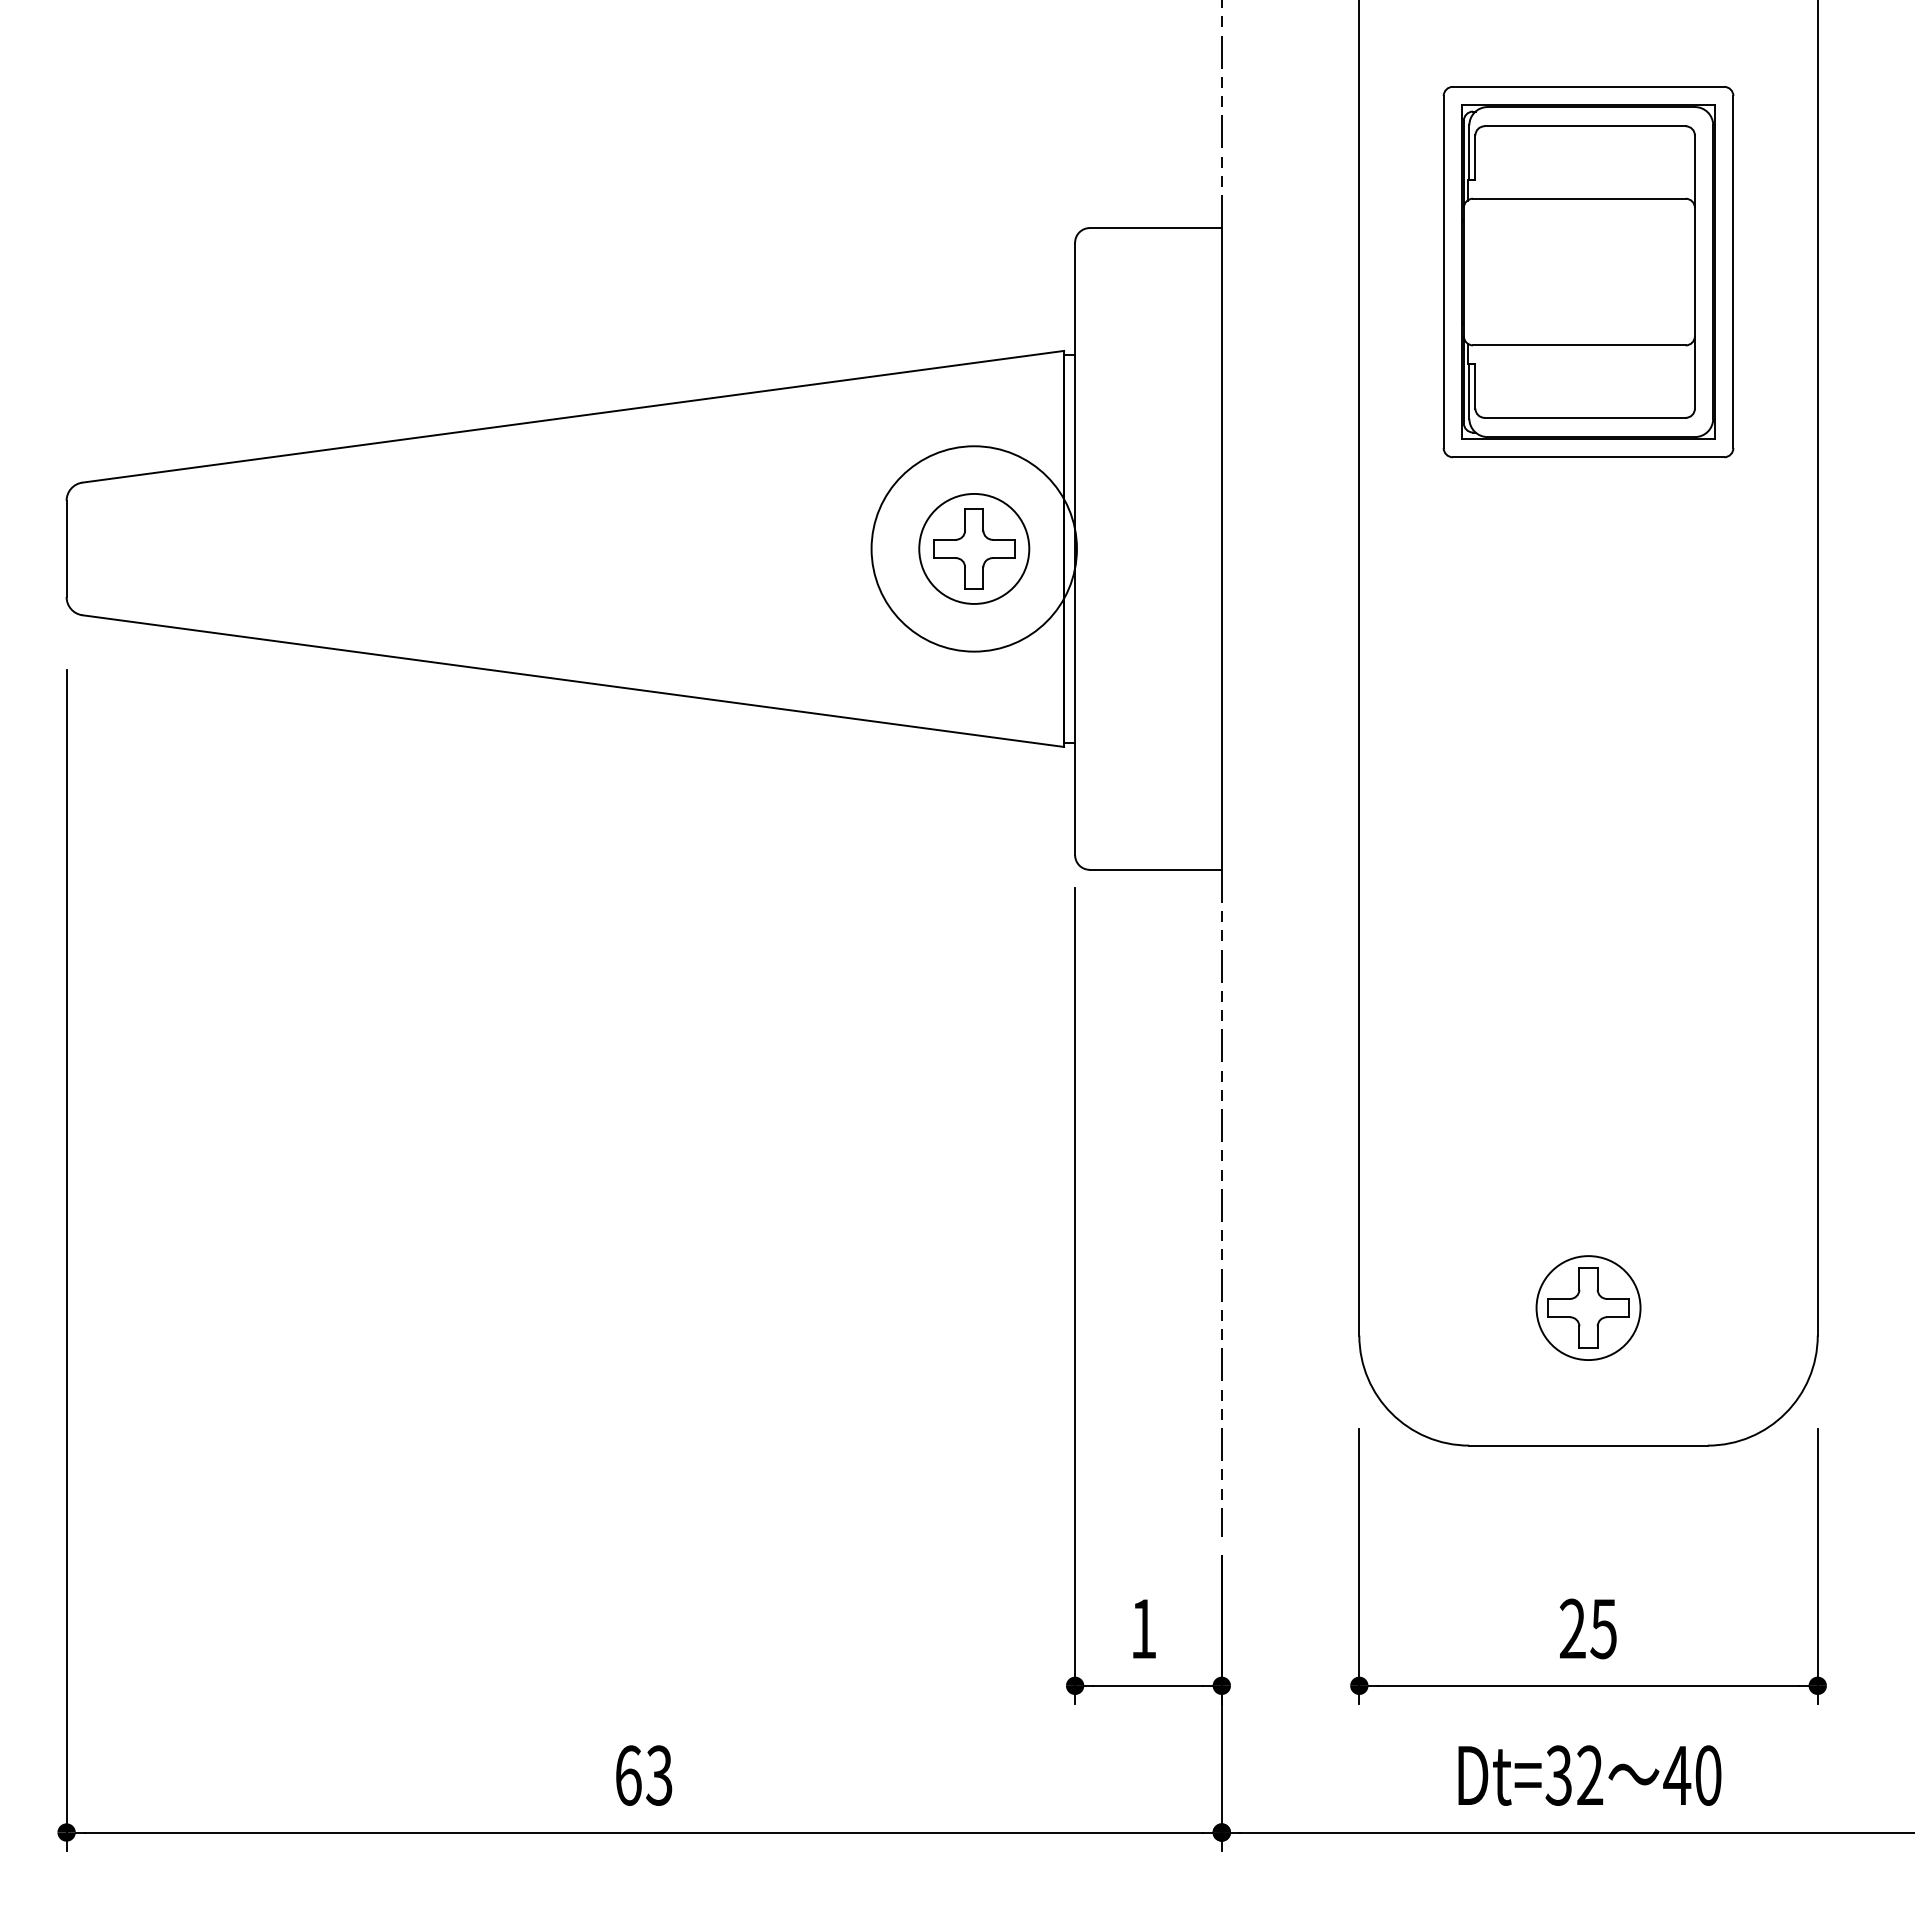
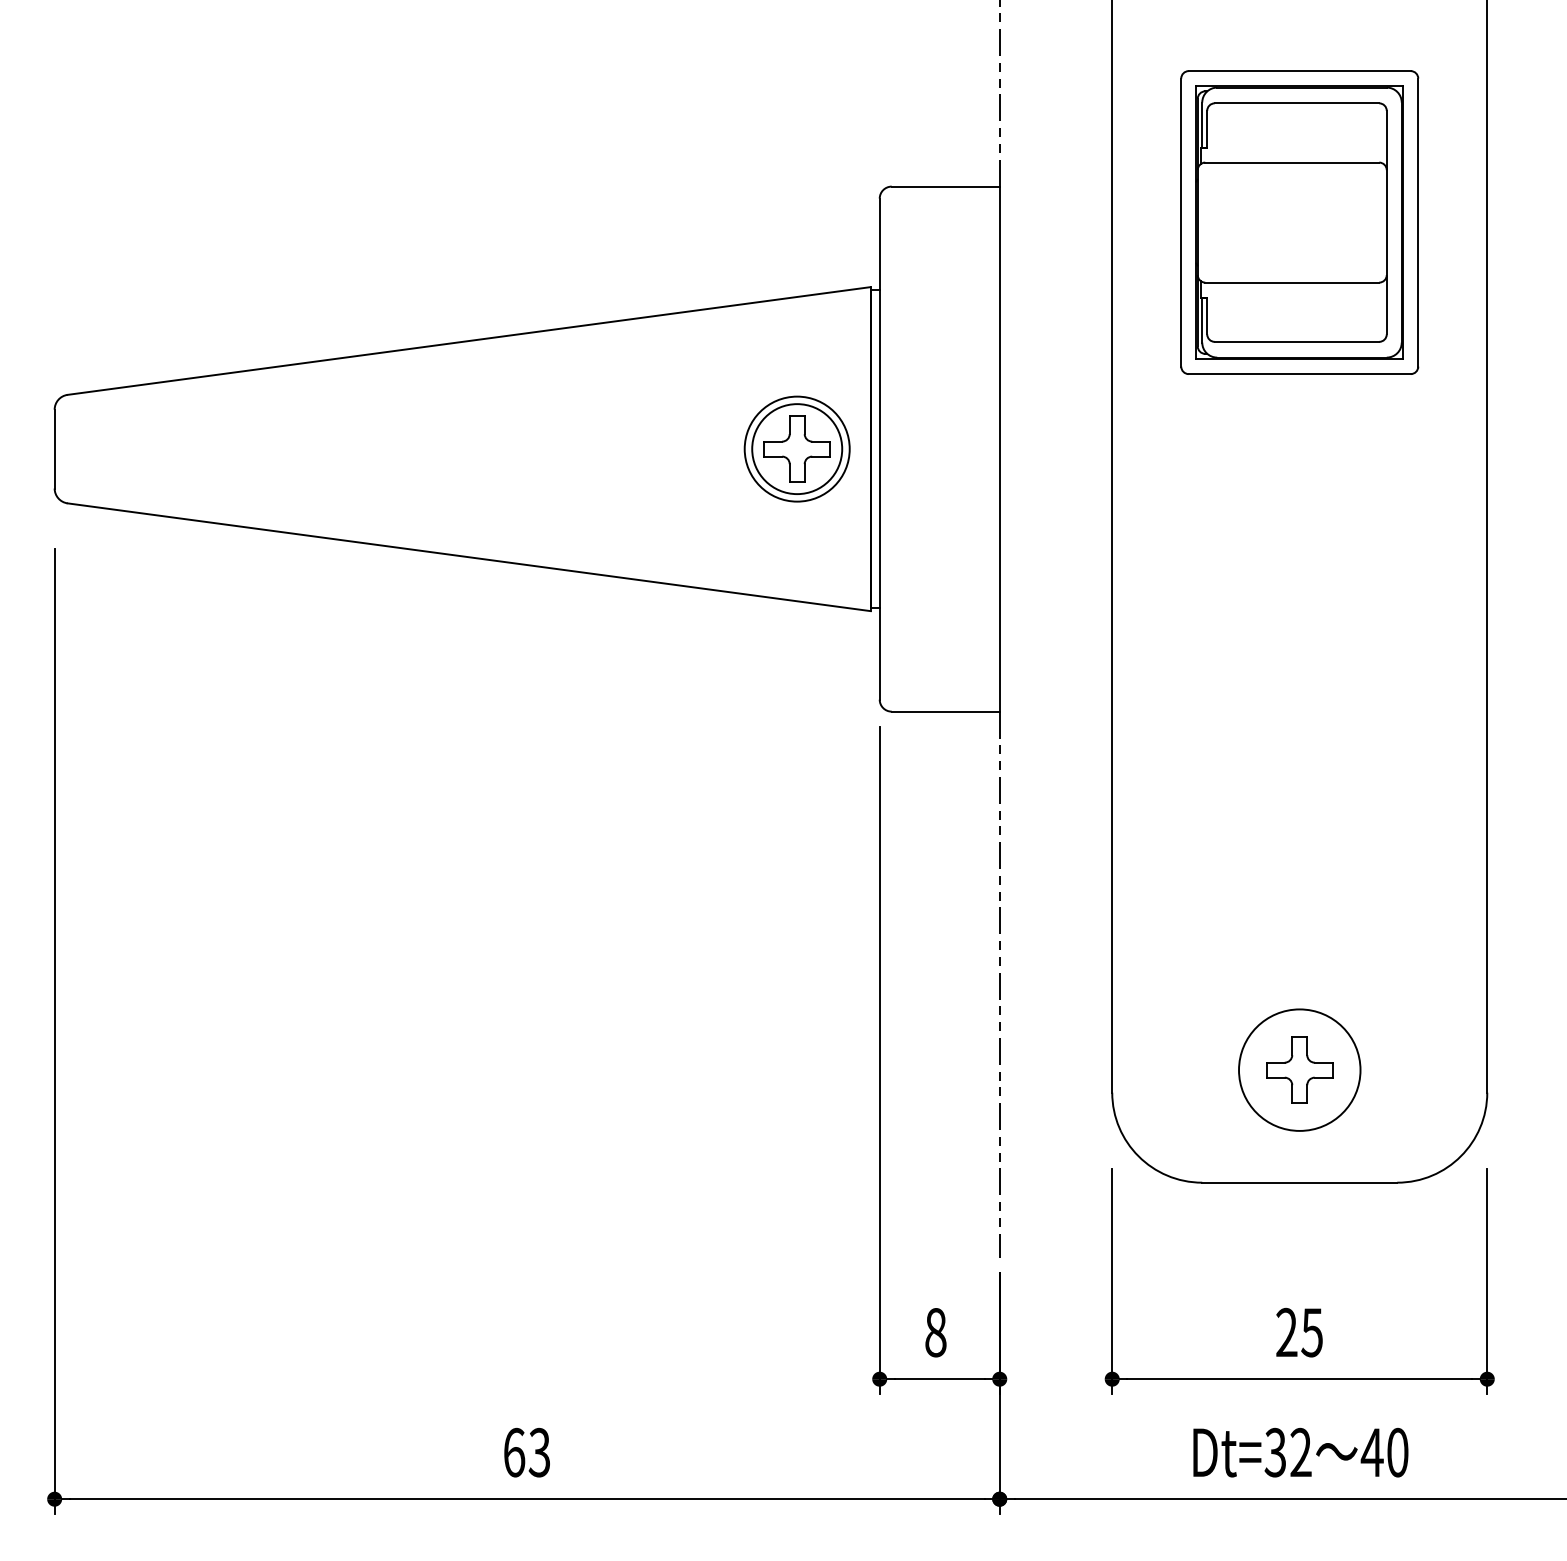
circle: (974, 548) -> (797, 448), size x0.62
circle: (1588, 1307) -> (1299, 1069), size x1.43
text: (1143, 1628) -> (935, 1332), 1 -> 8

